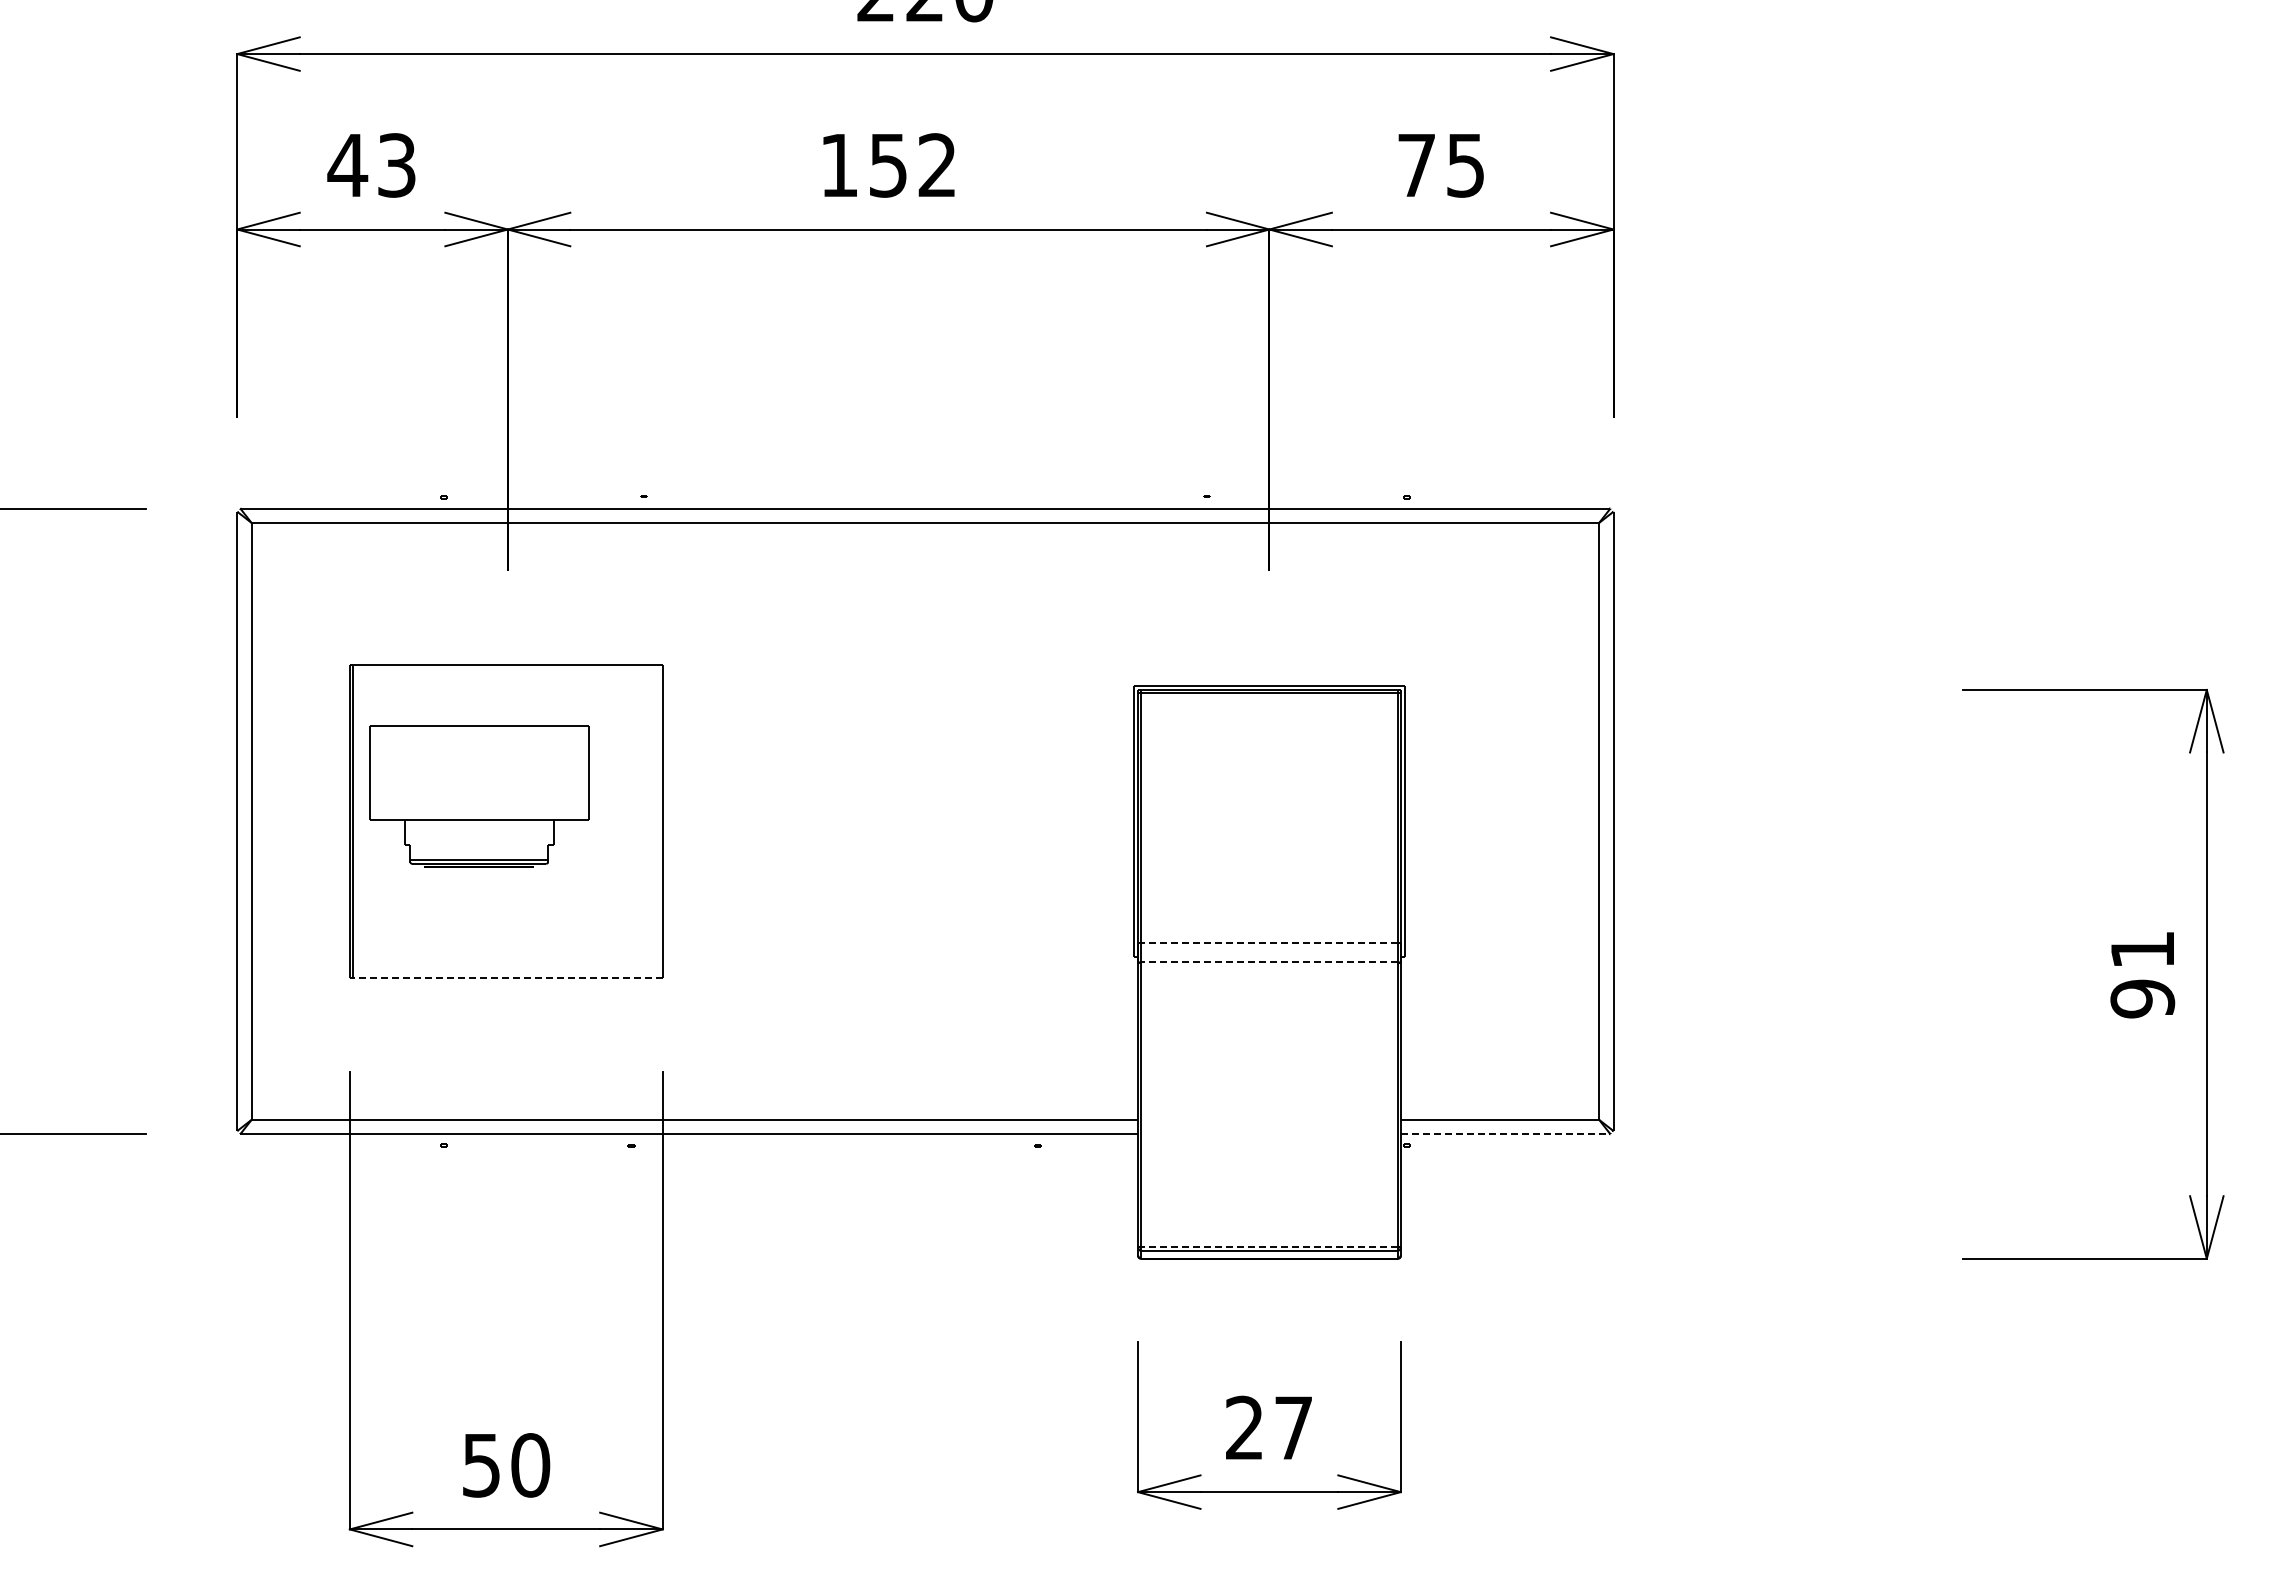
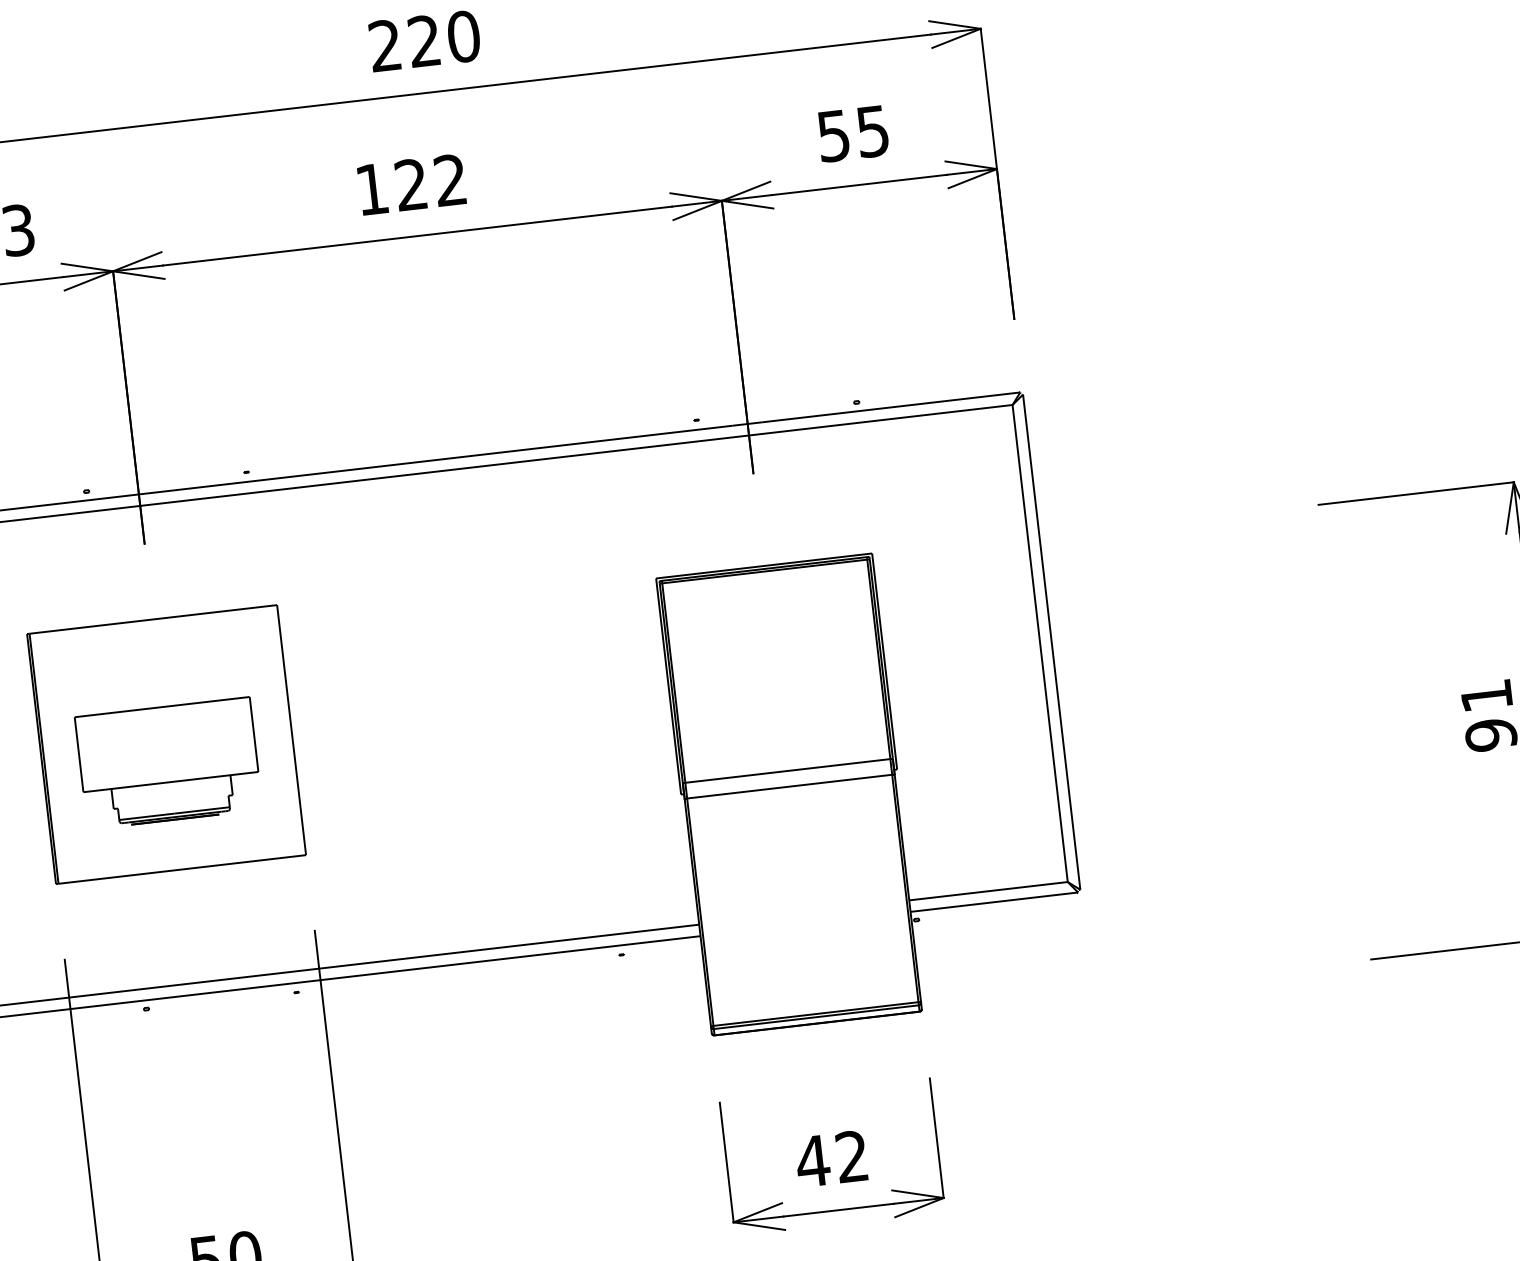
text: (887, 165) -> (410, 185), 152 -> 122
text: (1416, 165) -> (833, 136), 75 -> 55
part: (479, 796) -> (168, 763), moved
line: (1268, 942) -> (787, 770), dashed -> solid
line: (1268, 962) -> (788, 786), dashed -> solid
line: (507, 977) -> (182, 869), dashed -> solid
line: (1505, 1134) -> (994, 902), dashed -> solid
line: (1268, 1246) -> (815, 1013), dashed -> solid
text: (1267, 1427) -> (831, 1158), 27 -> 42

